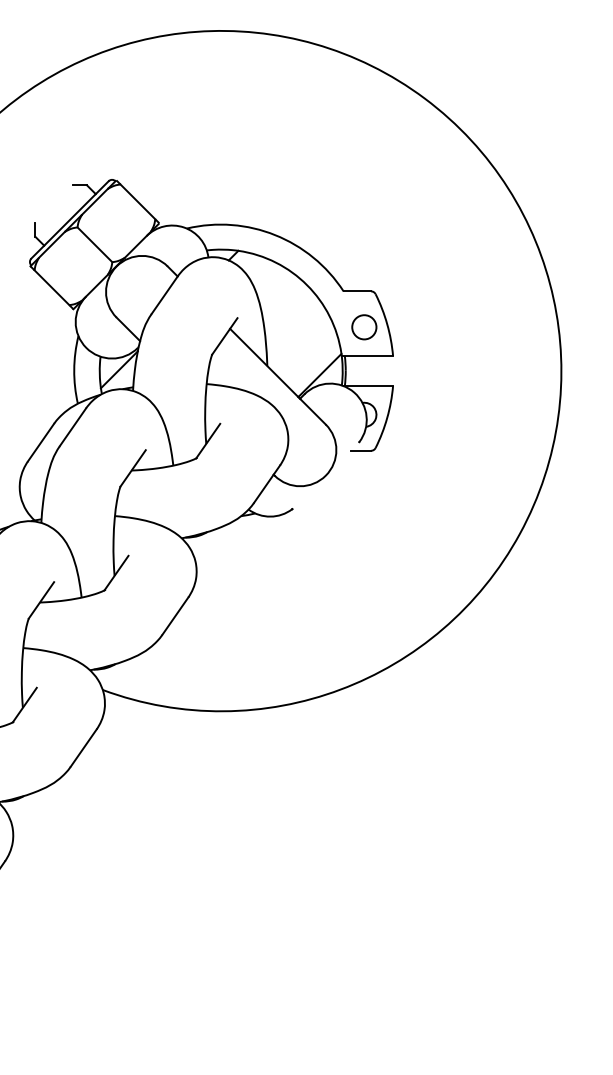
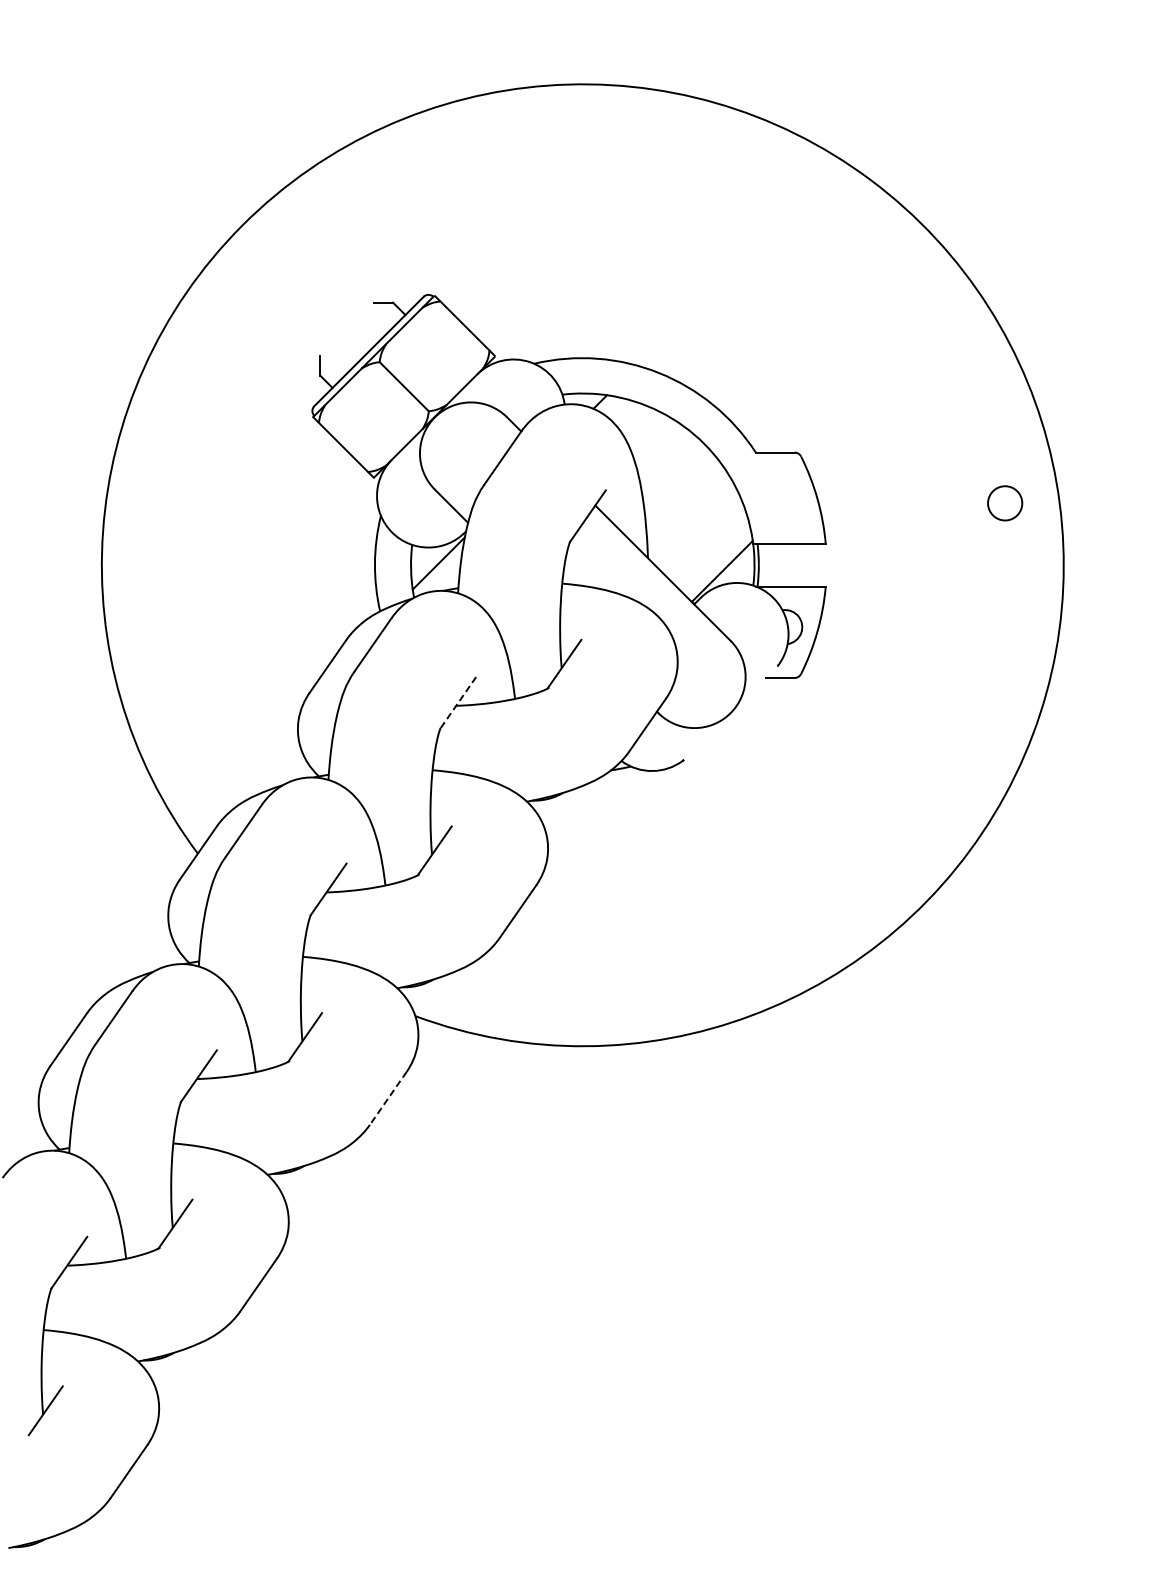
circle: (364, 327) -> (1005, 503), moved
line: (132, 468) -> (457, 703), solid -> dashed
line: (83, 748) -> (388, 1098), solid -> dashed

